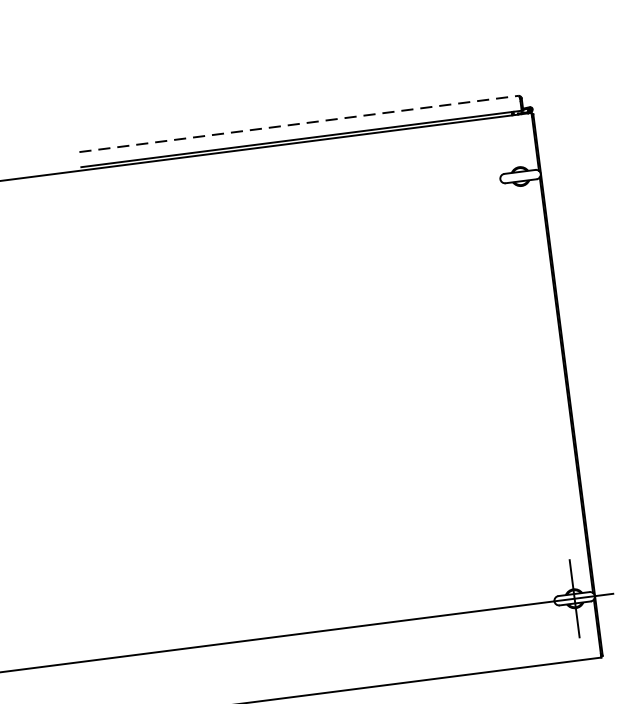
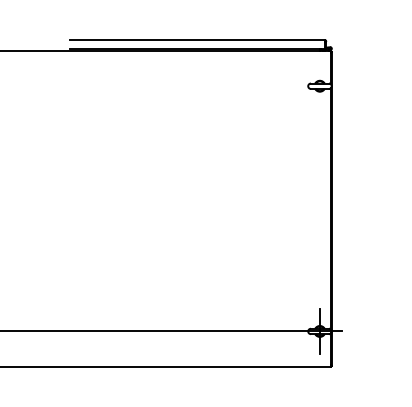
line: (299, 123) -> (197, 39), dashed -> solid

